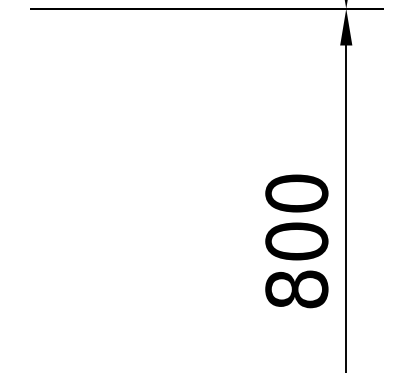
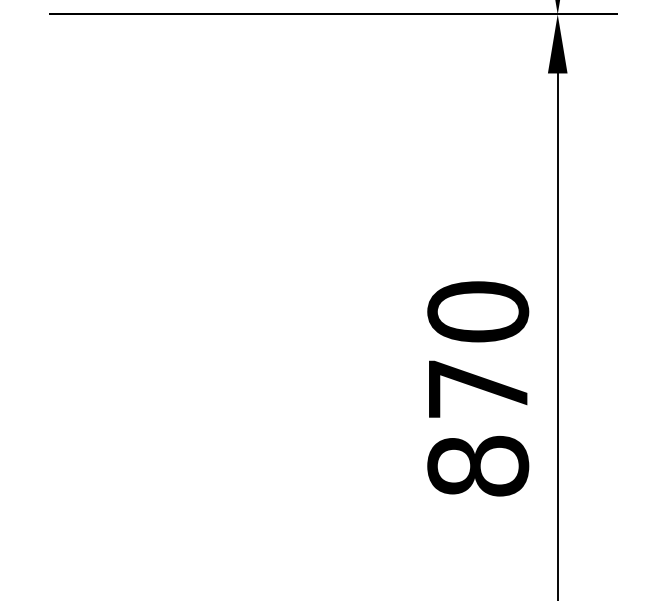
text: (296, 241) -> (477, 389), 800 -> 870

